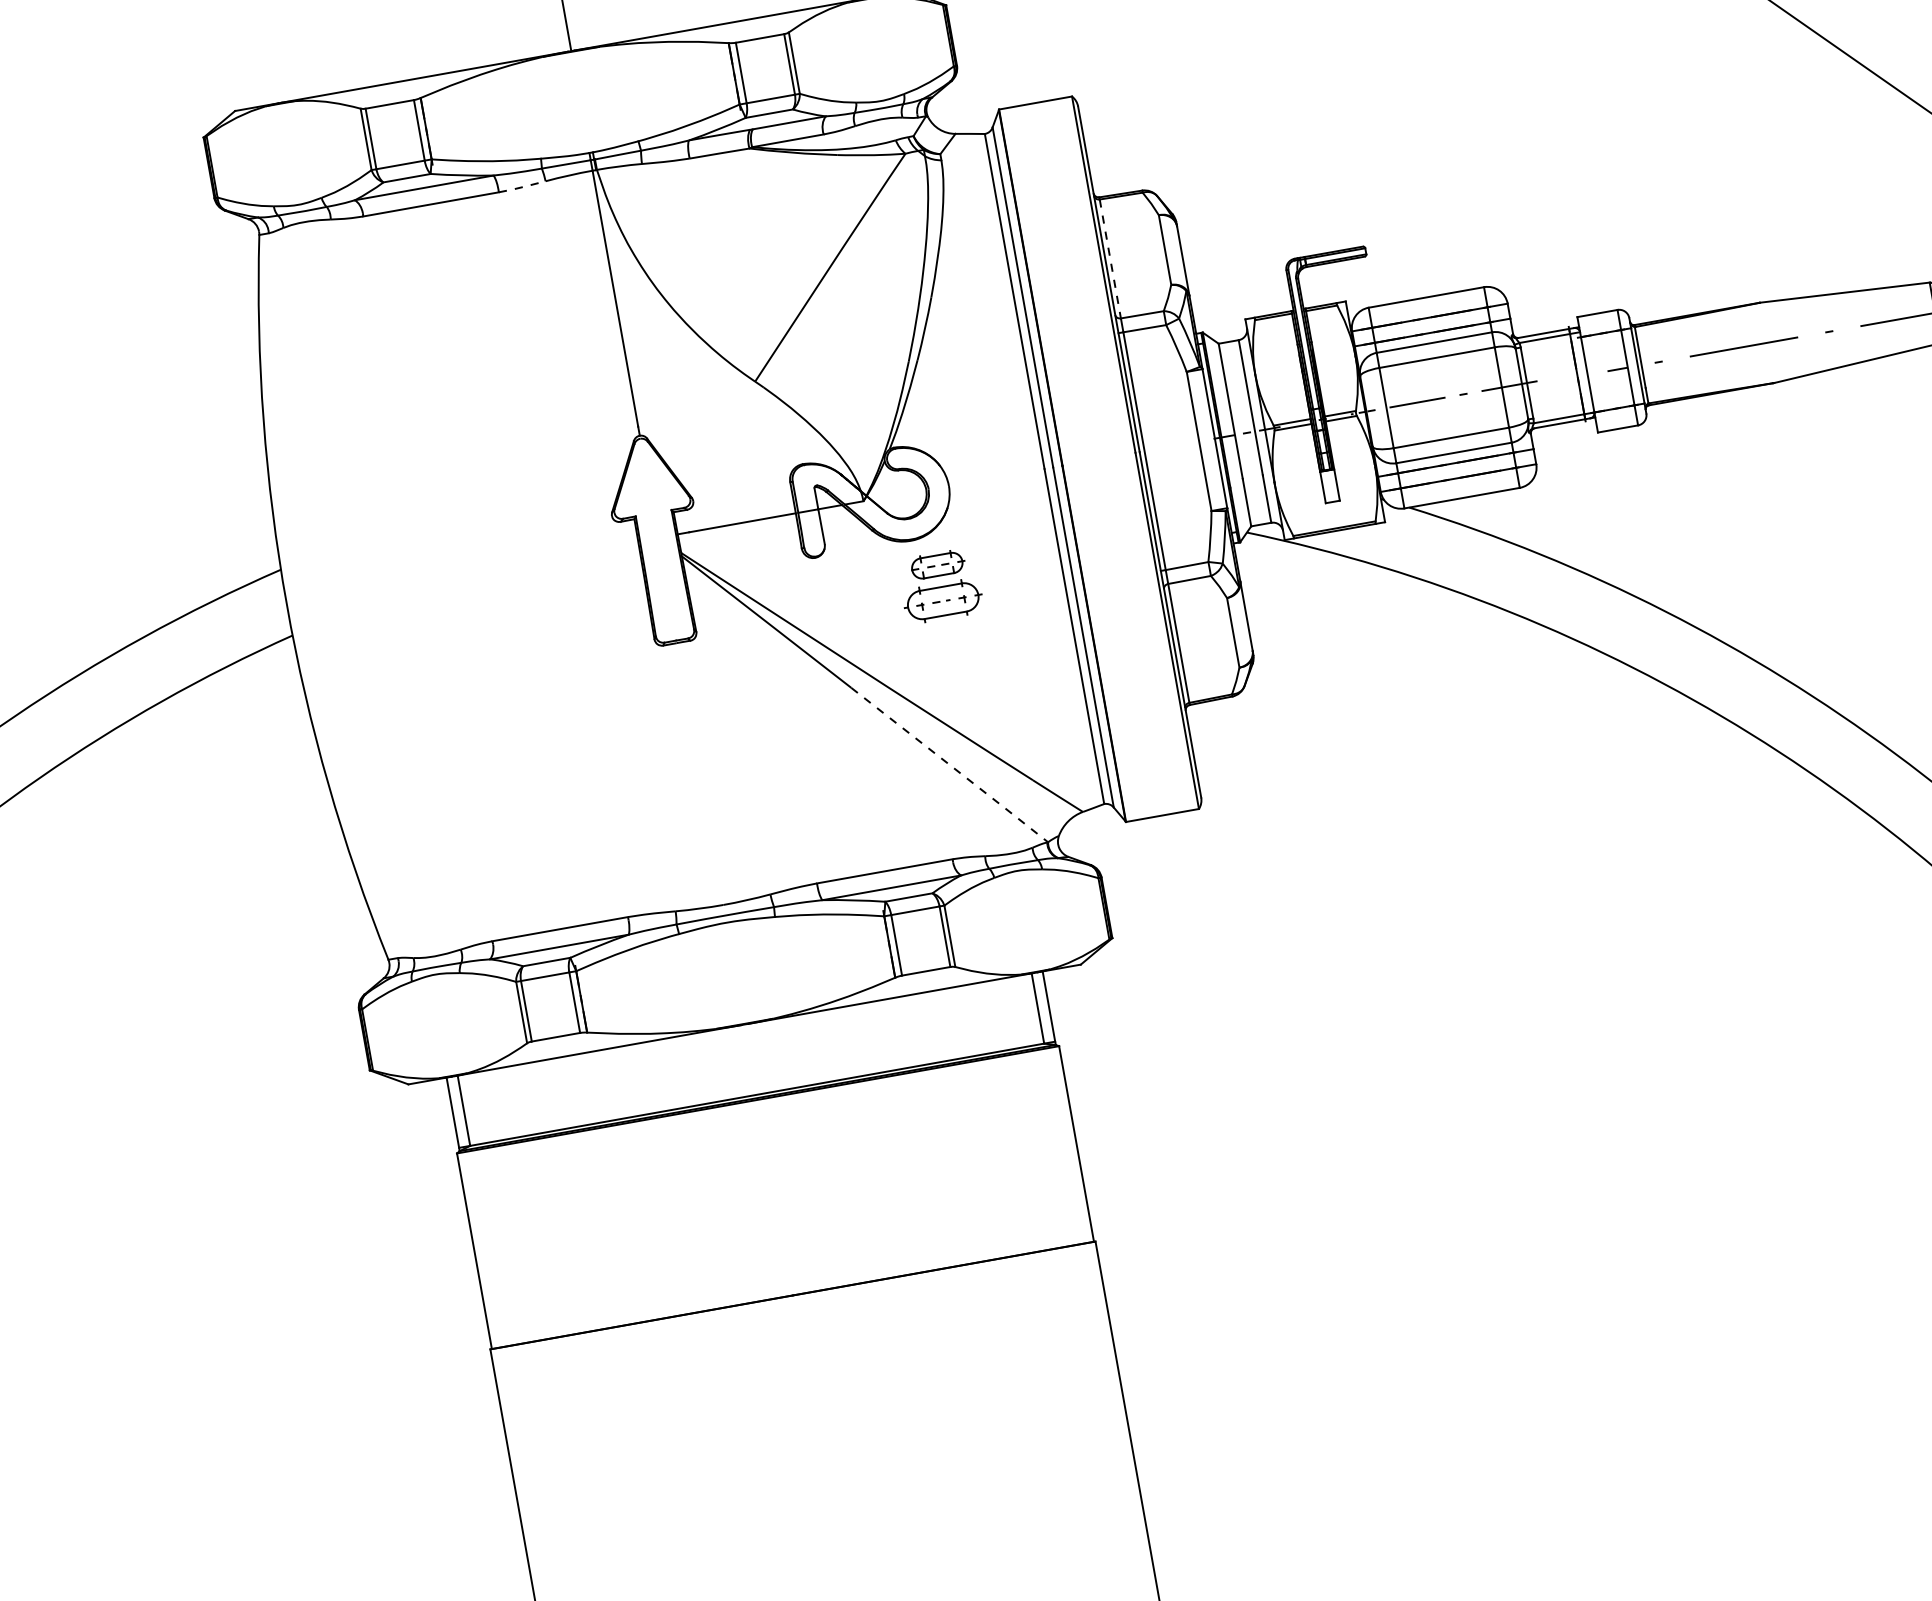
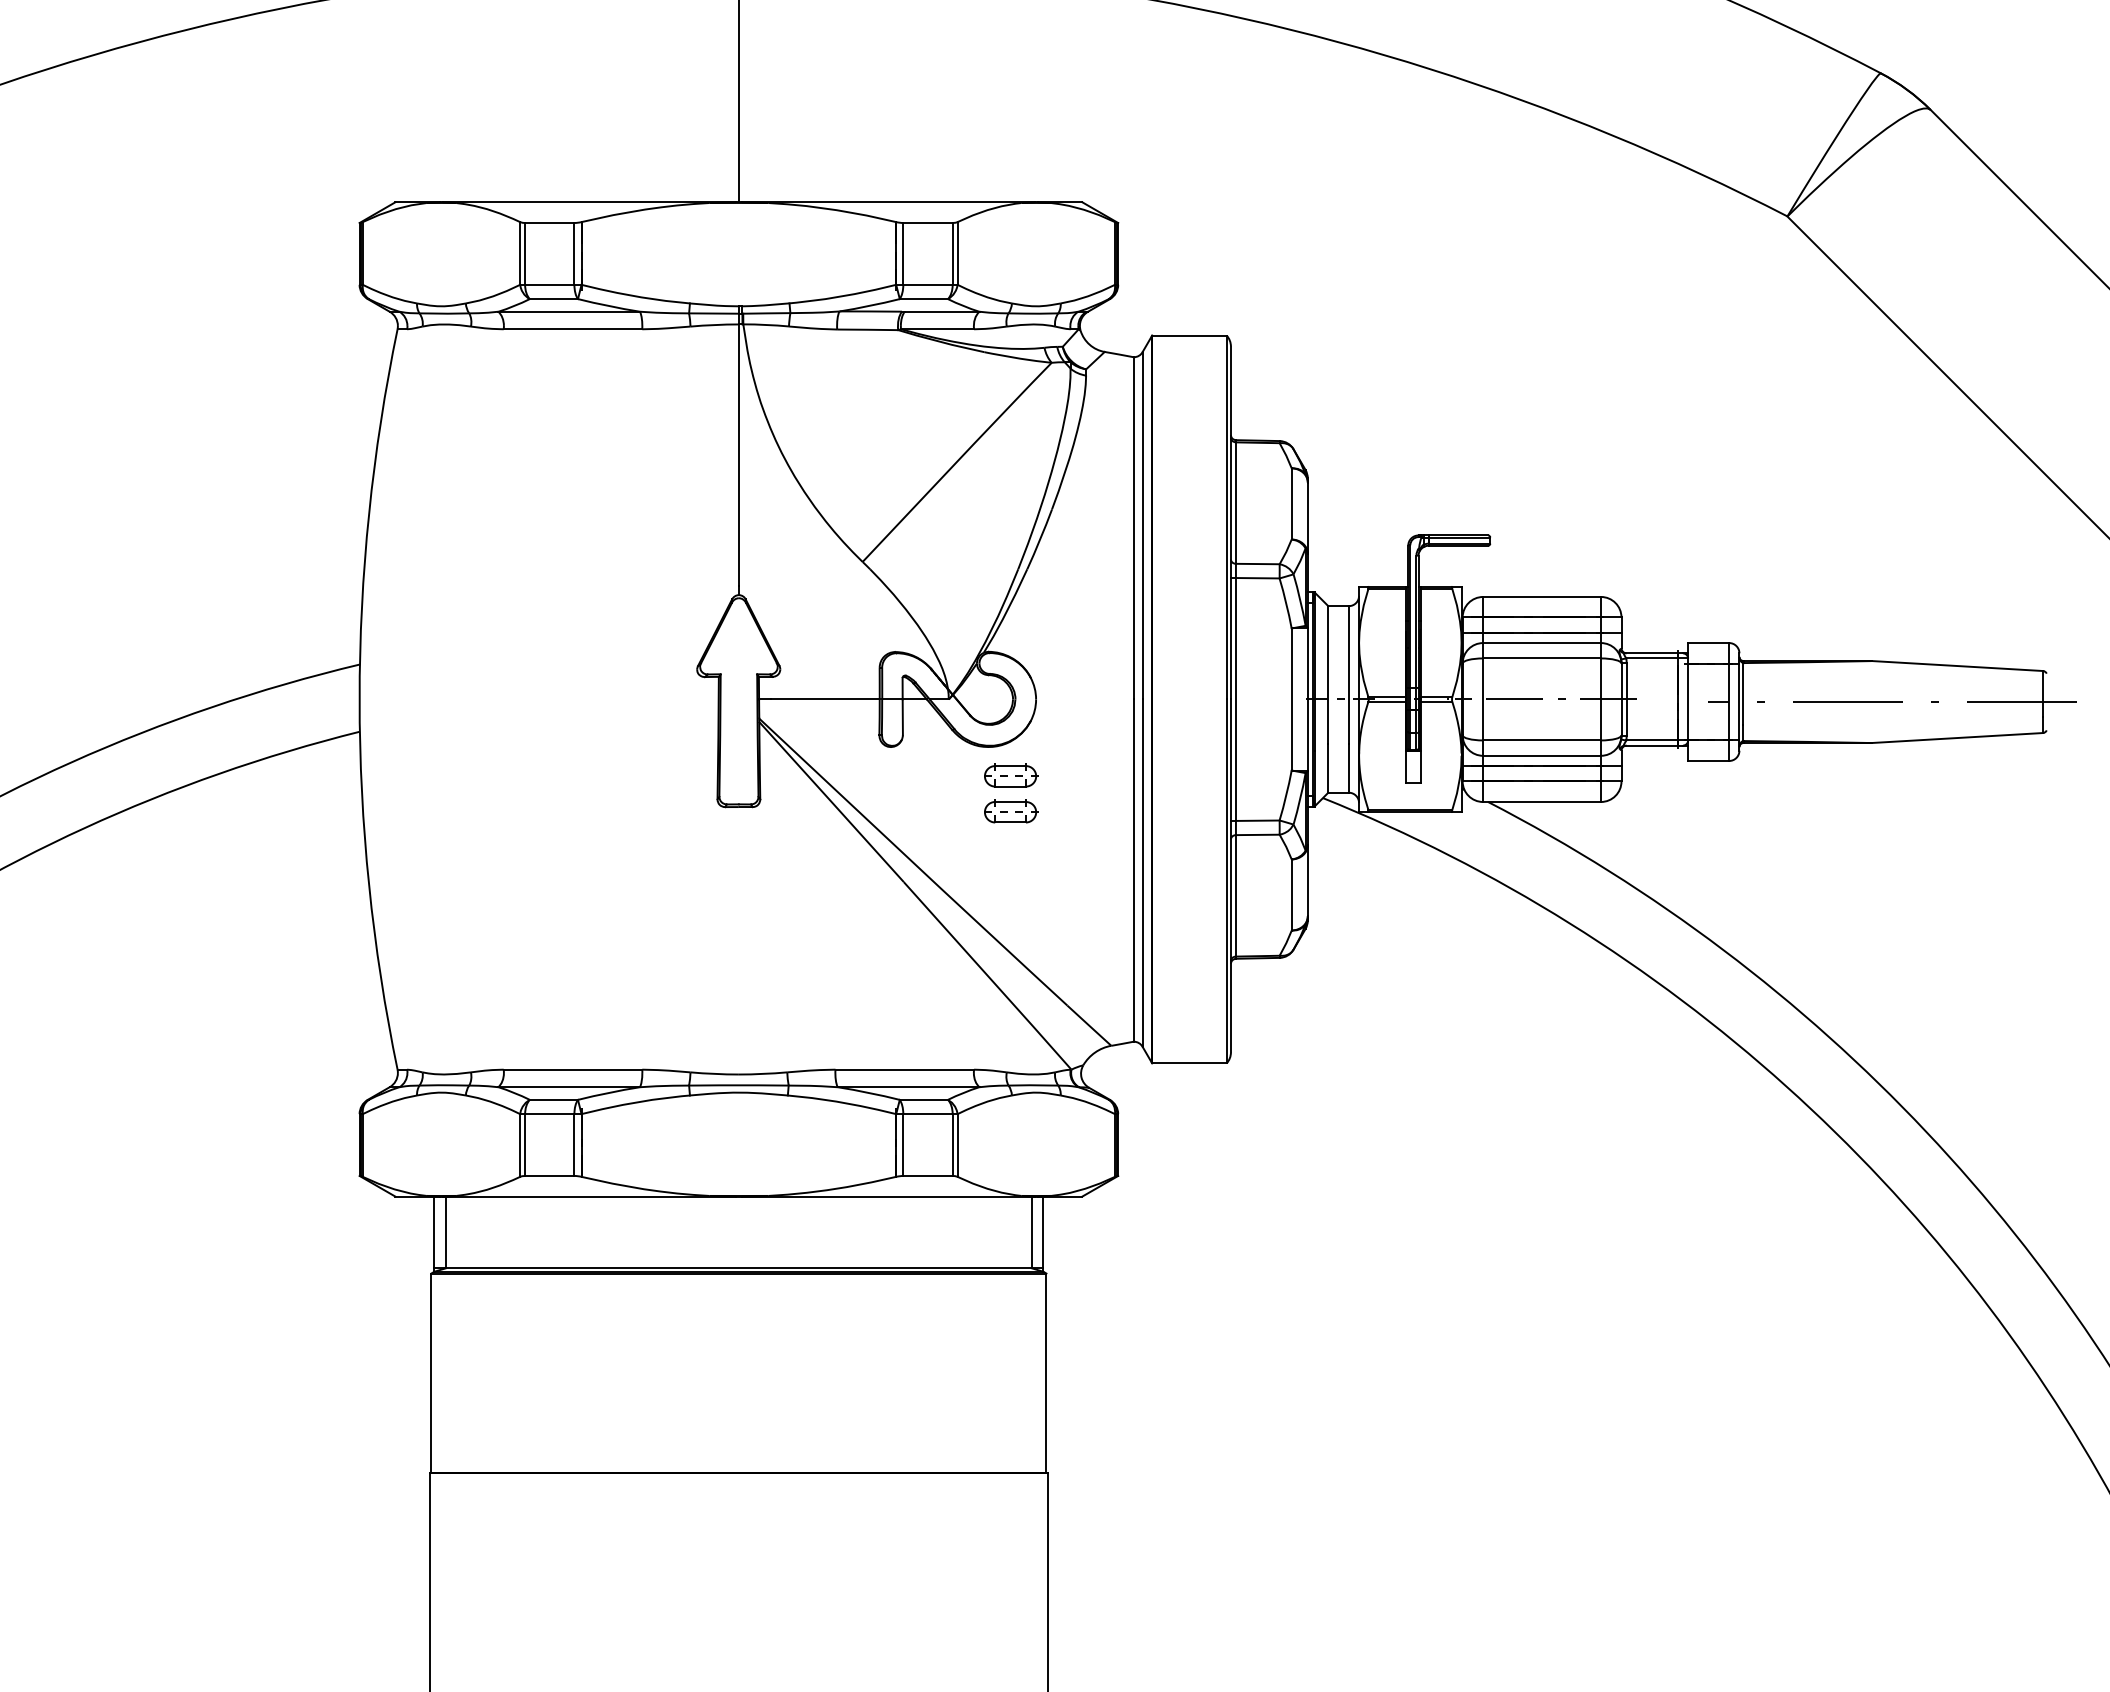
line: (523, 187) -> (667, 328), dashed -> solid
line: (1109, 259) -> (1235, 503), dashed -> solid
part: (944, 599) -> (1011, 811), size x0.71
line: (950, 765) -> (988, 976), dashed -> solid

